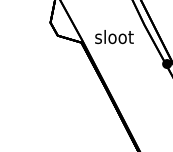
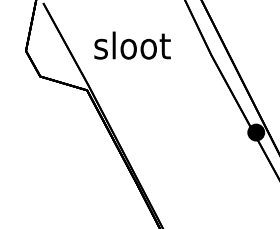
text: (114, 37) -> (132, 46), moved

